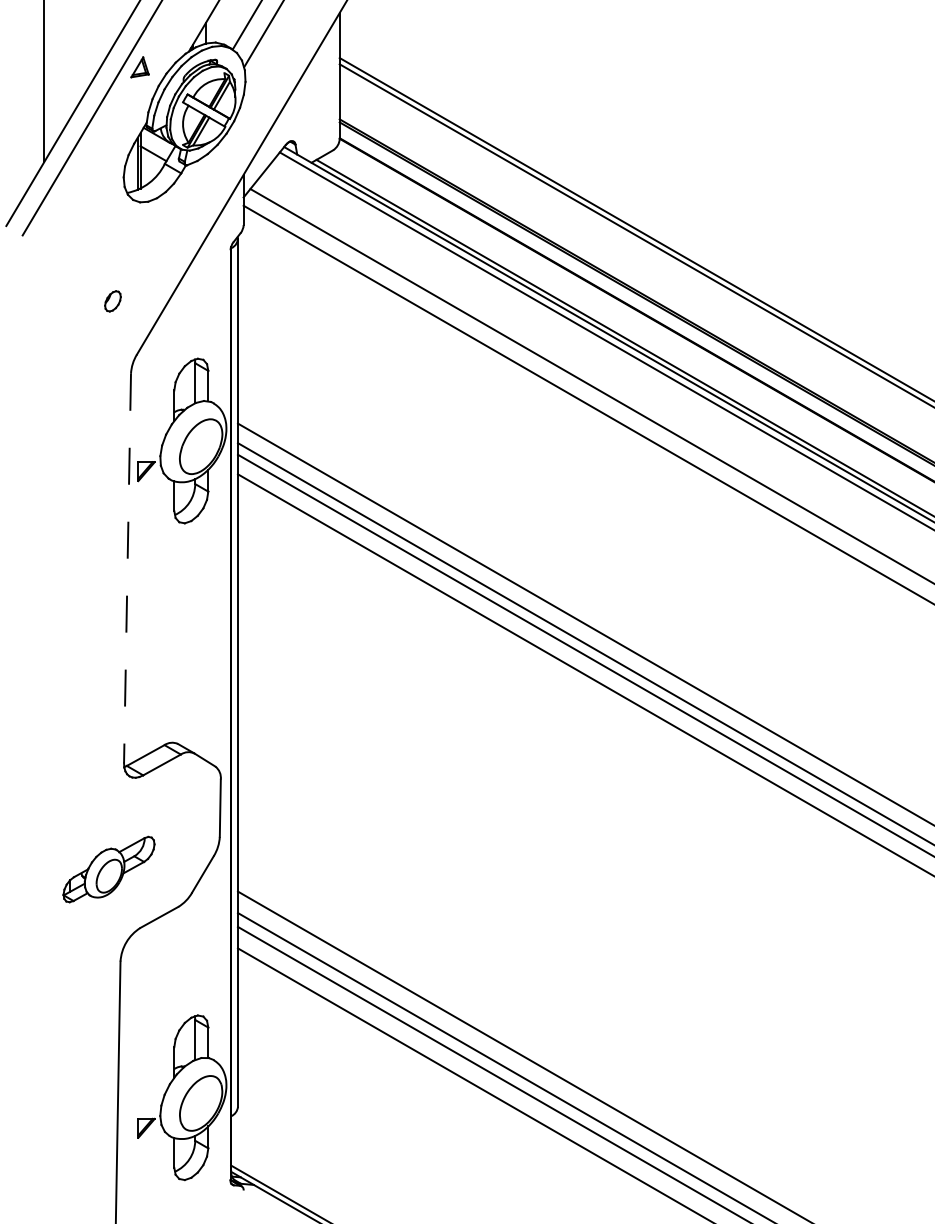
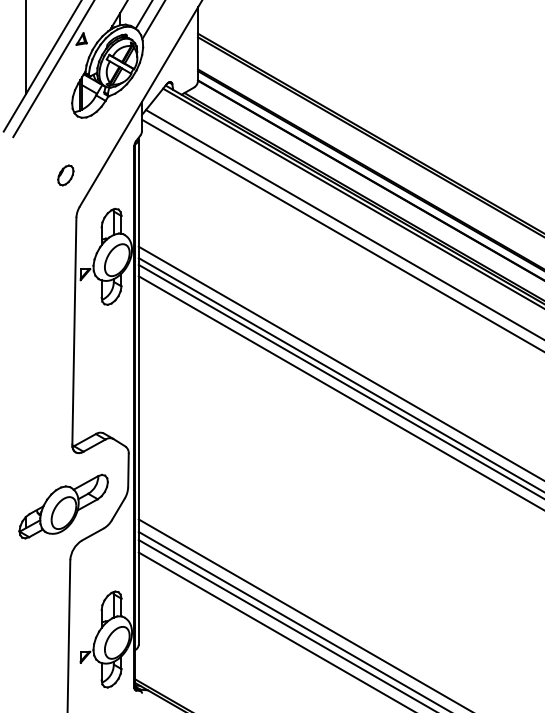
part: (112, 301) -> (65, 175), size x1.67
line: (127, 569) -> (74, 331), dashed -> solid
part: (108, 869) -> (63, 506), size x1.67

